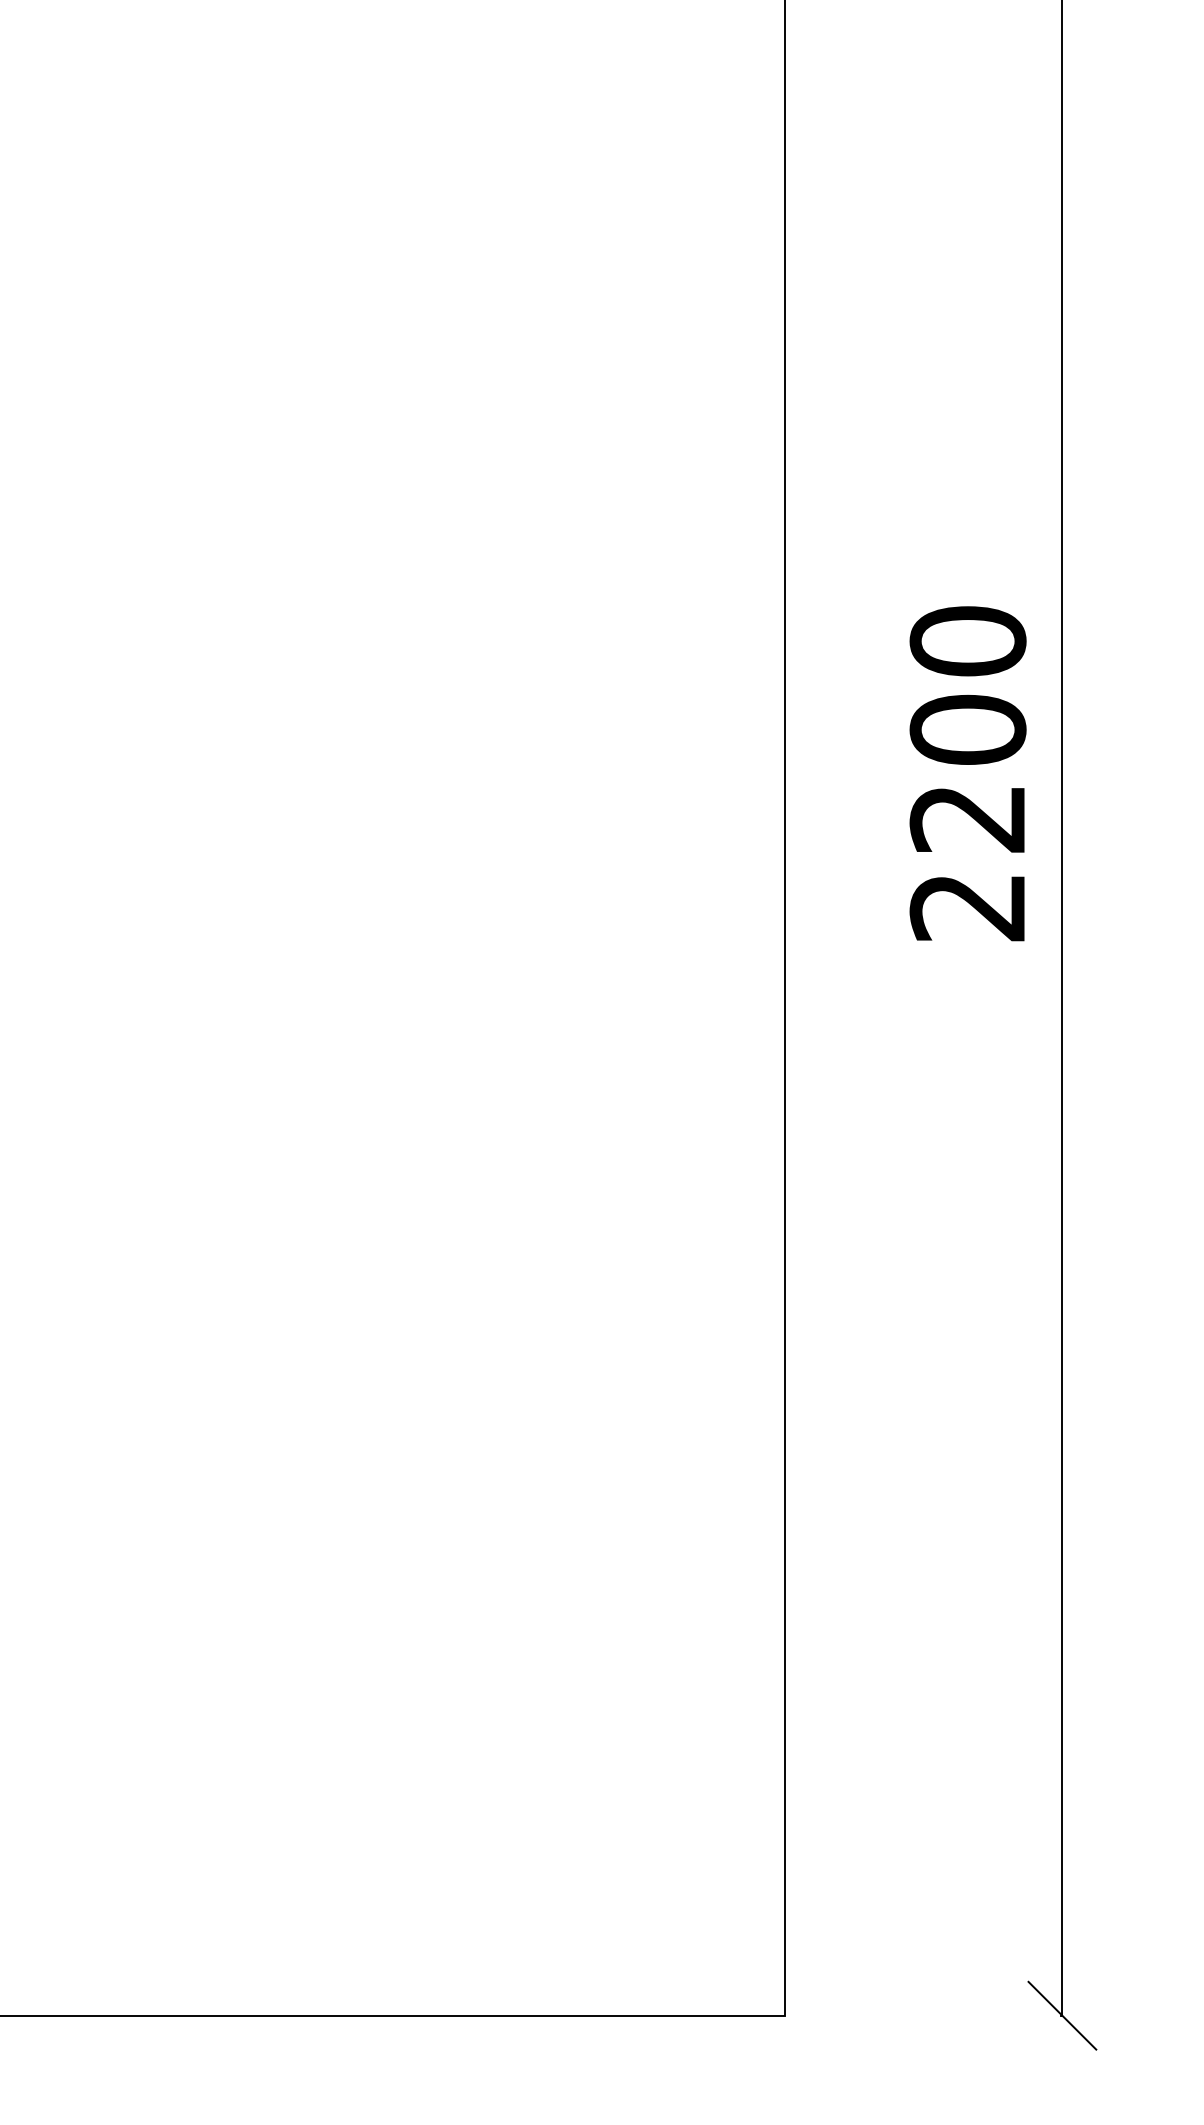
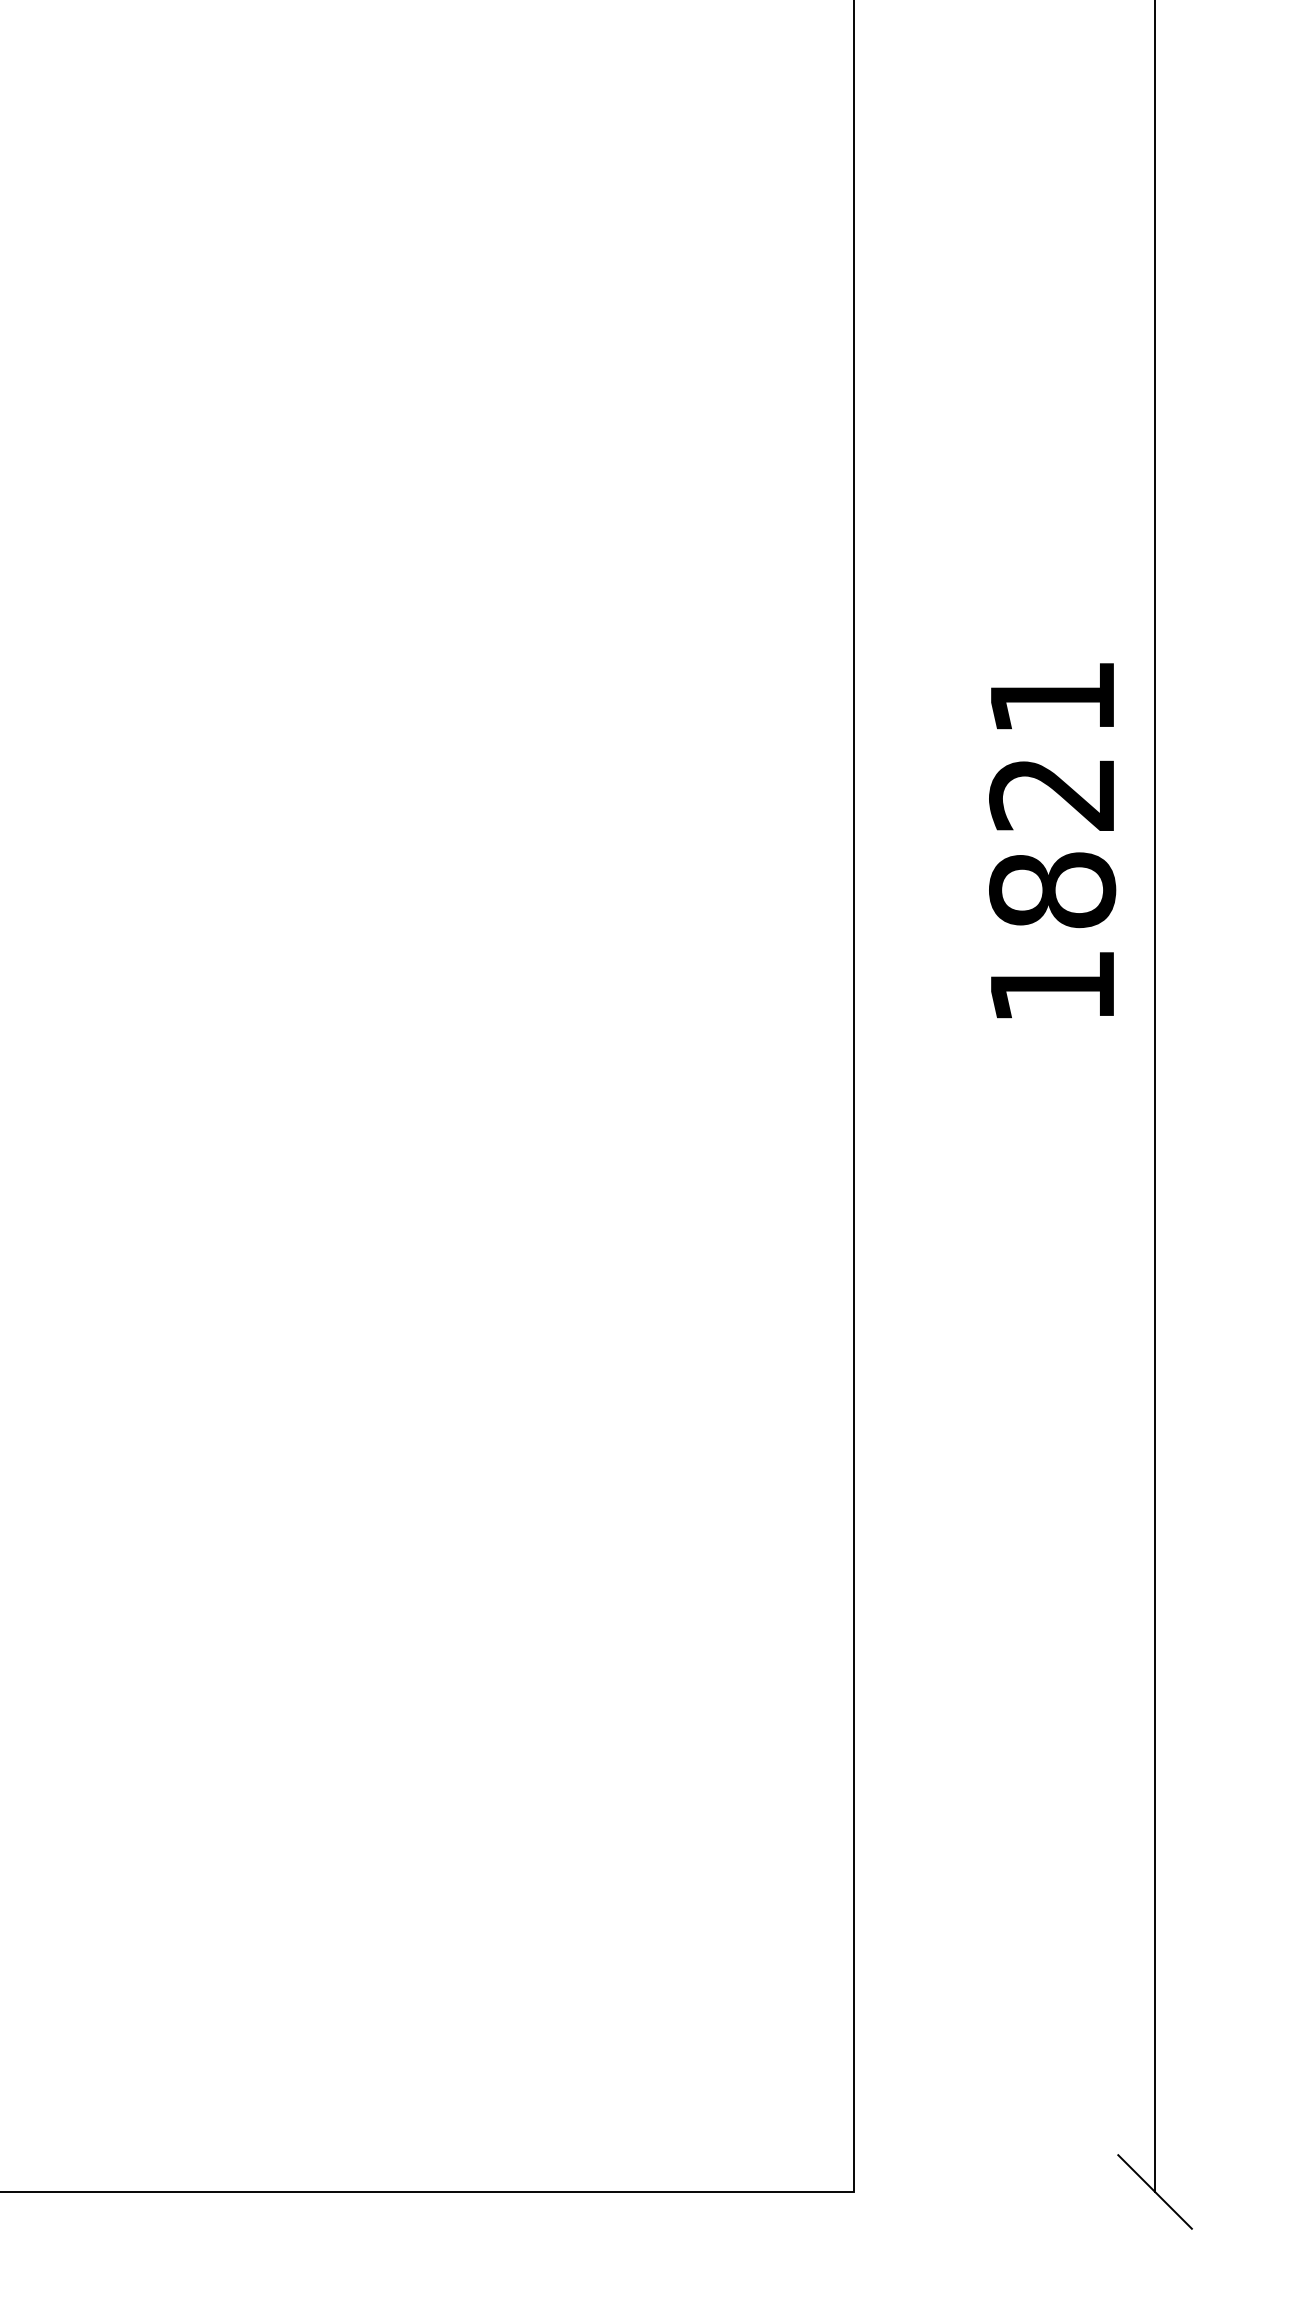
text: (967, 773) -> (1051, 841), 2200 -> 1821

